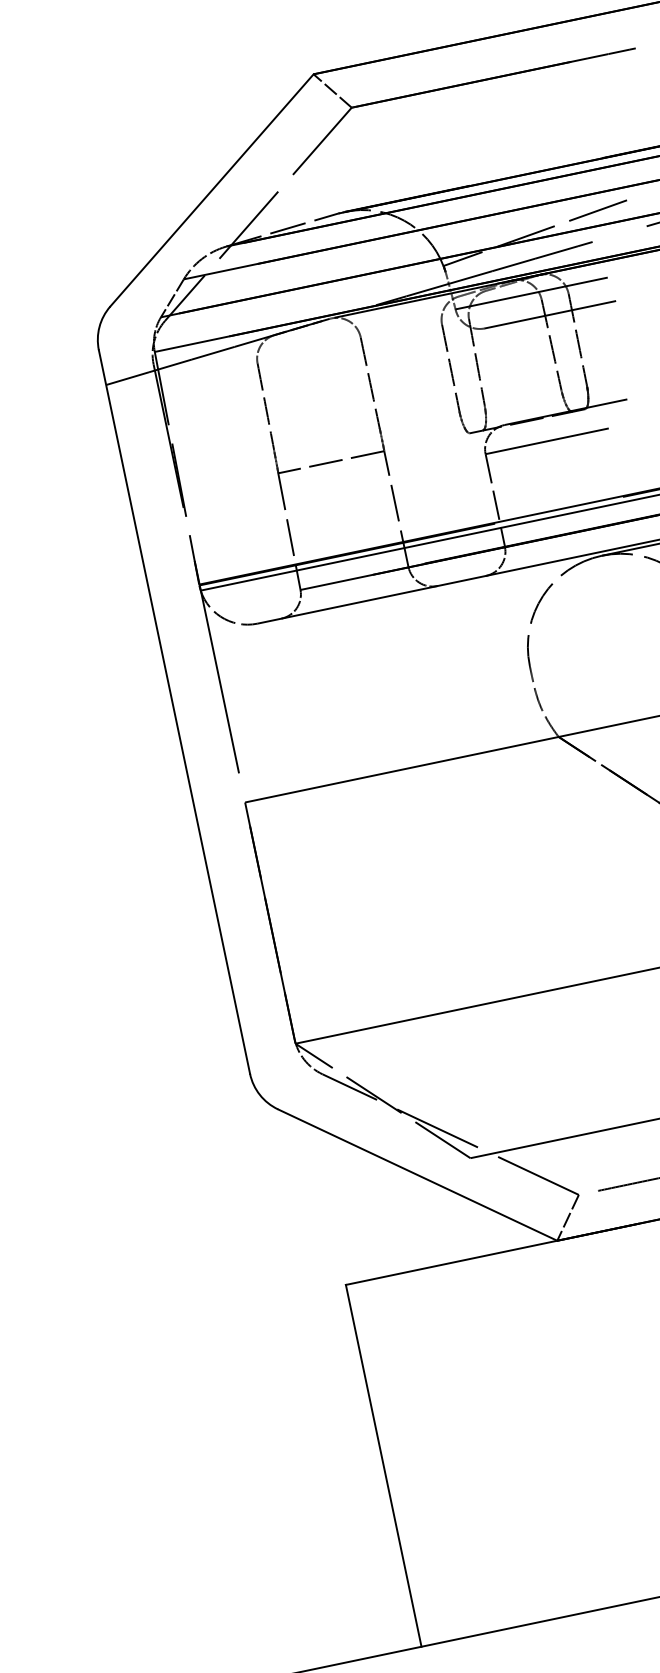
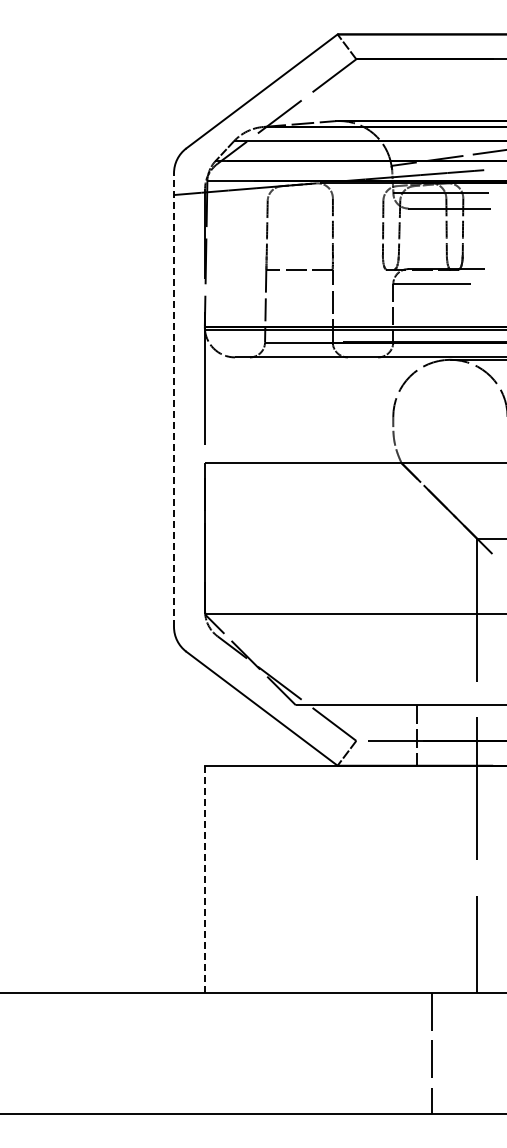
line: (175, 712) -> (174, 400), solid -> dashed
line: (384, 1466) -> (205, 879), solid -> dashed

